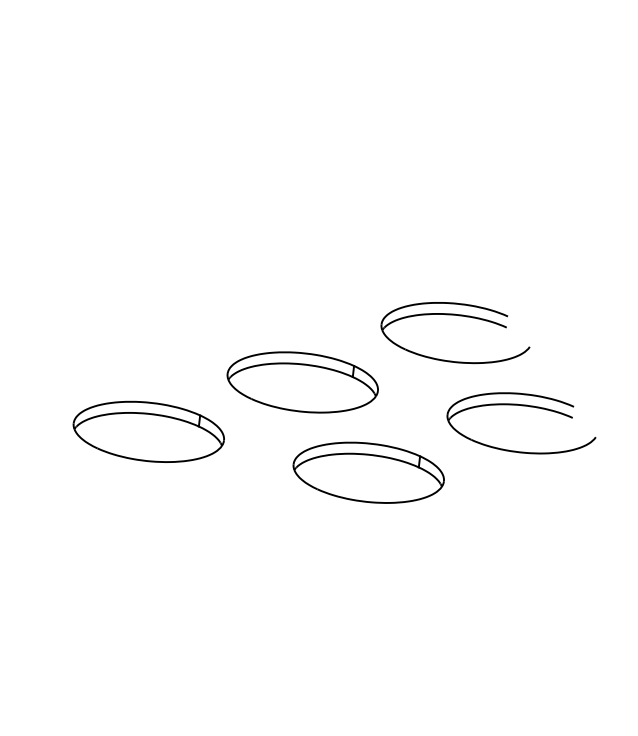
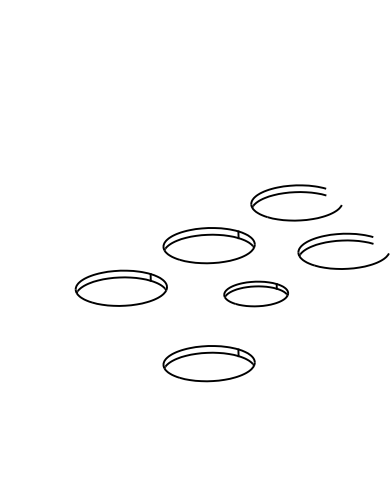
part: (367, 471) -> (255, 293), size x0.7
part: (274, 575) -> (208, 363), added

